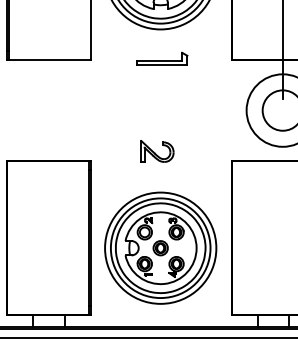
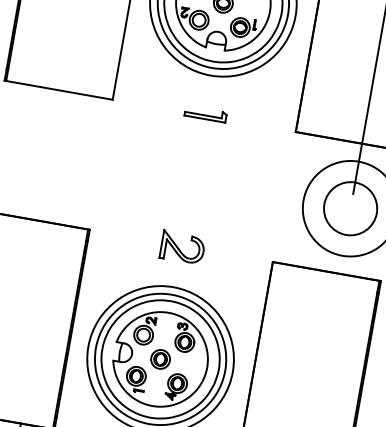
part: (161, 58) -> (205, 113), size x0.62
part: (157, 151) -> (182, 247), moved

